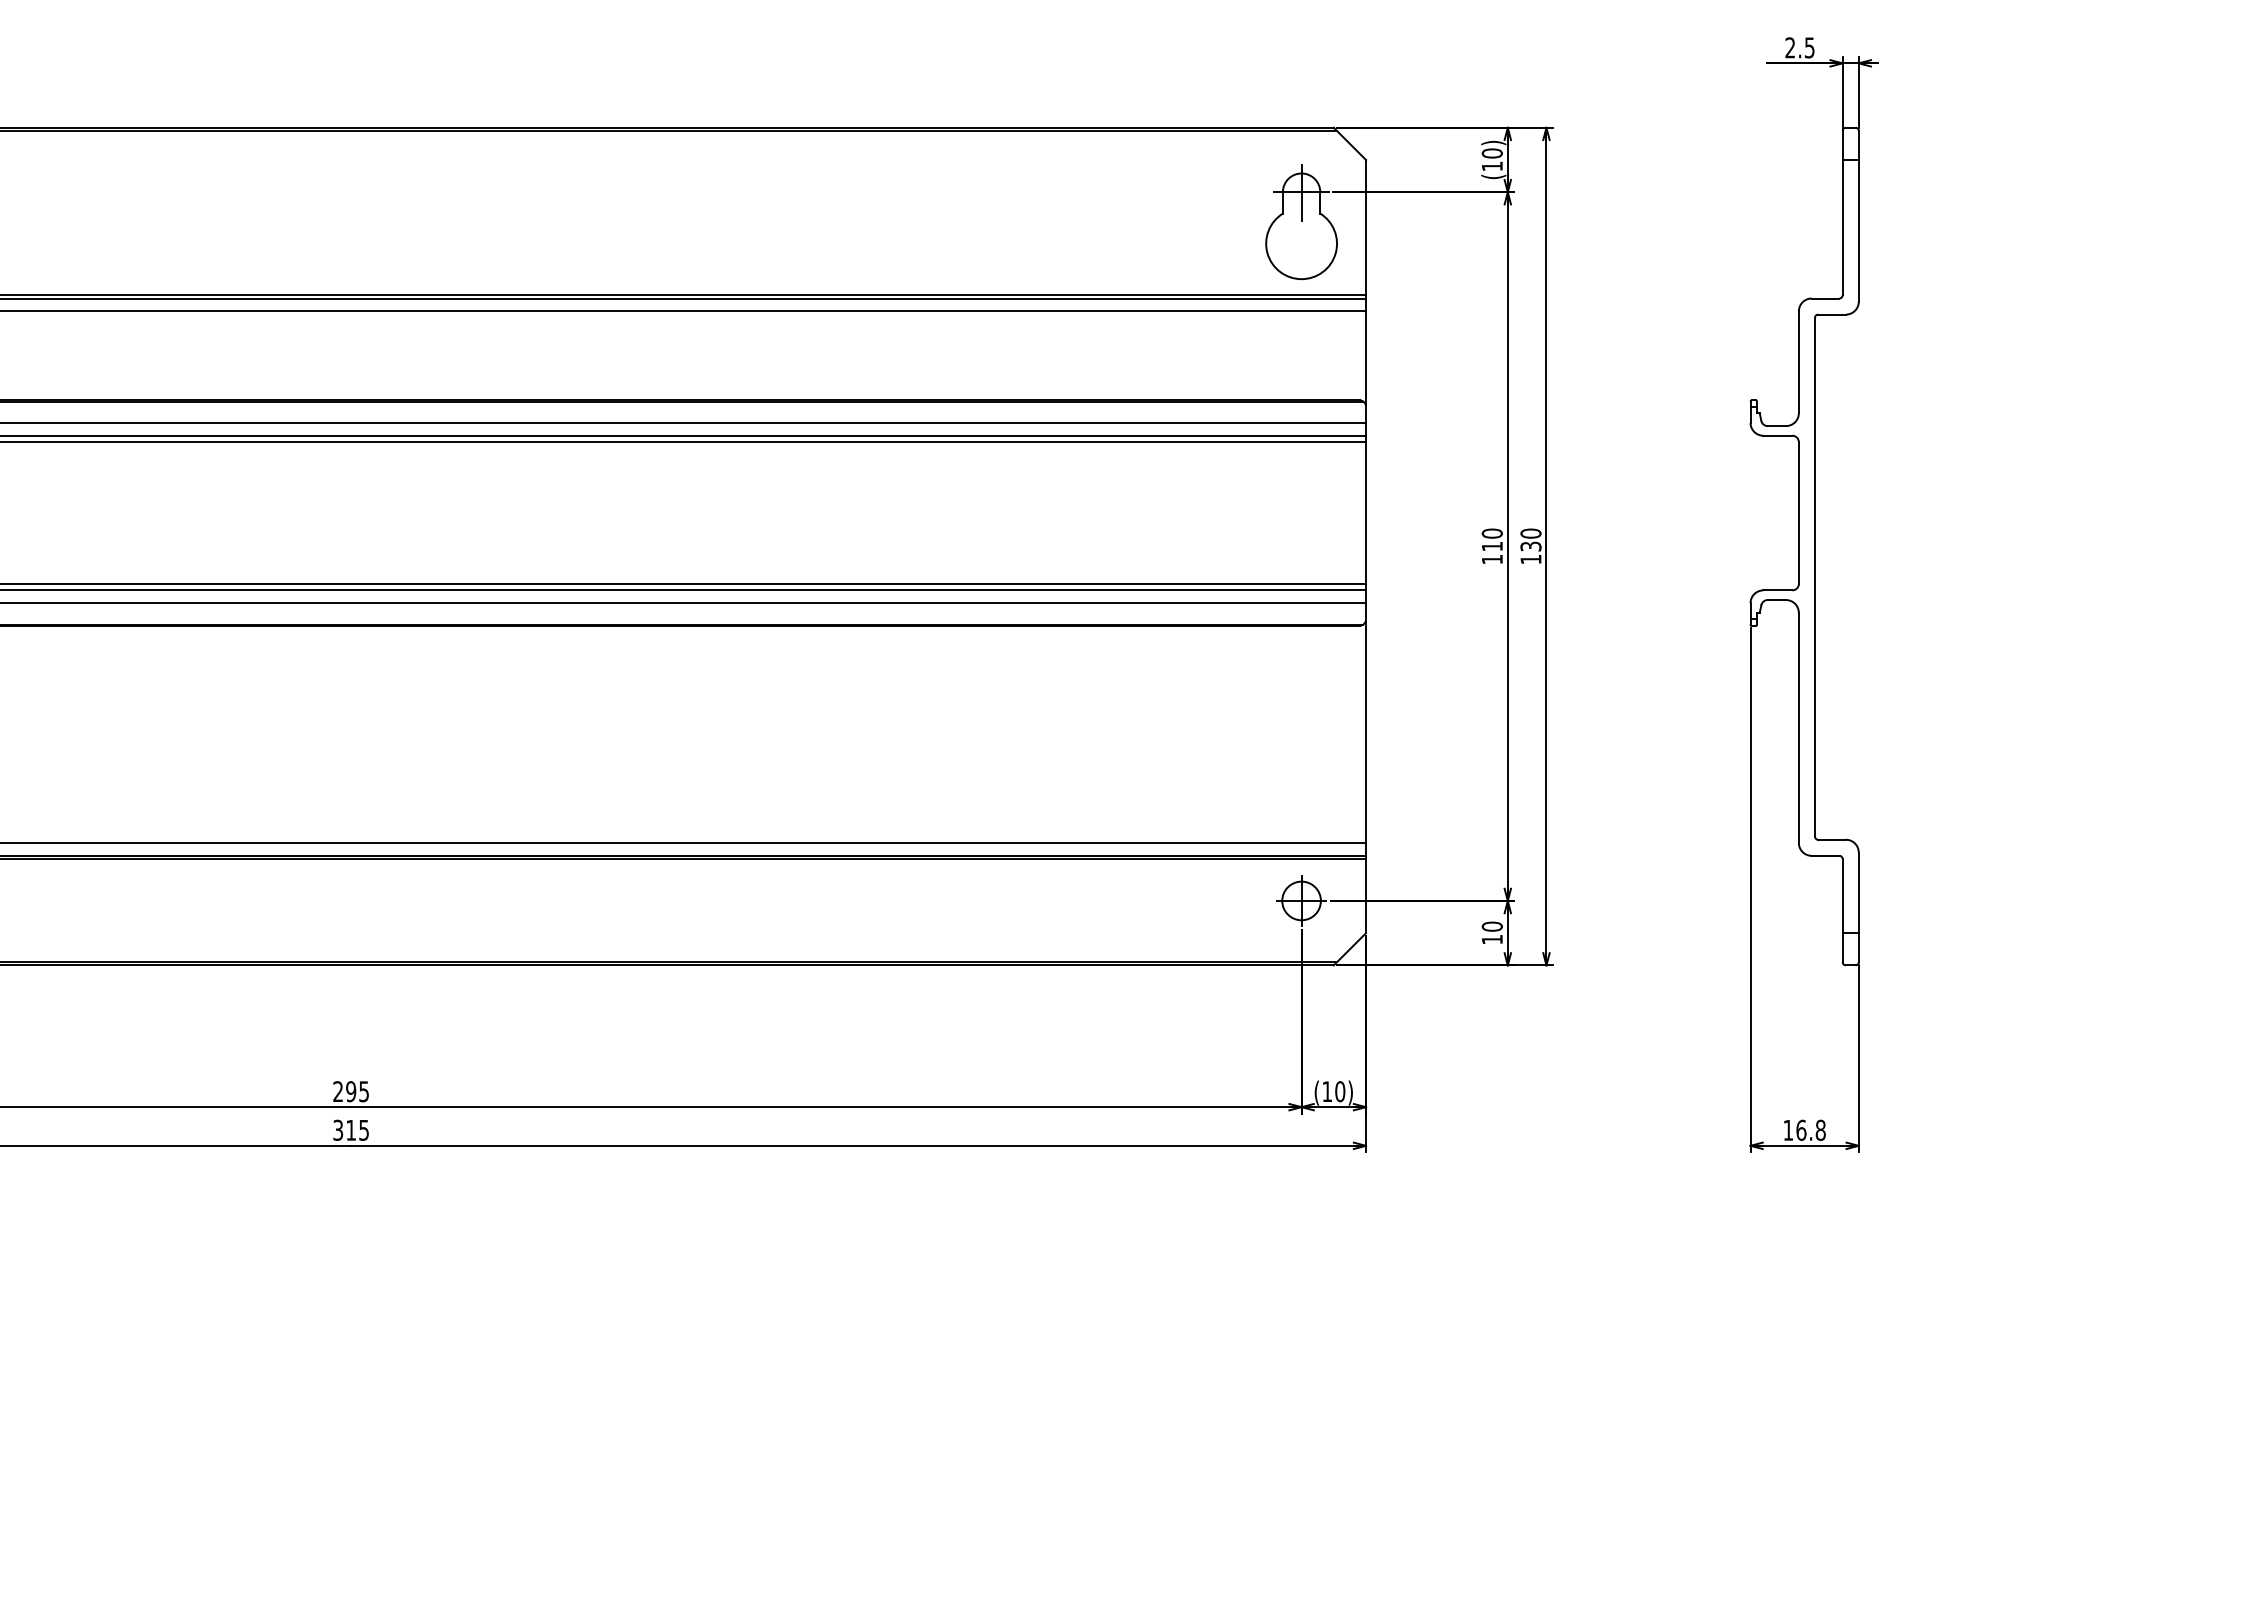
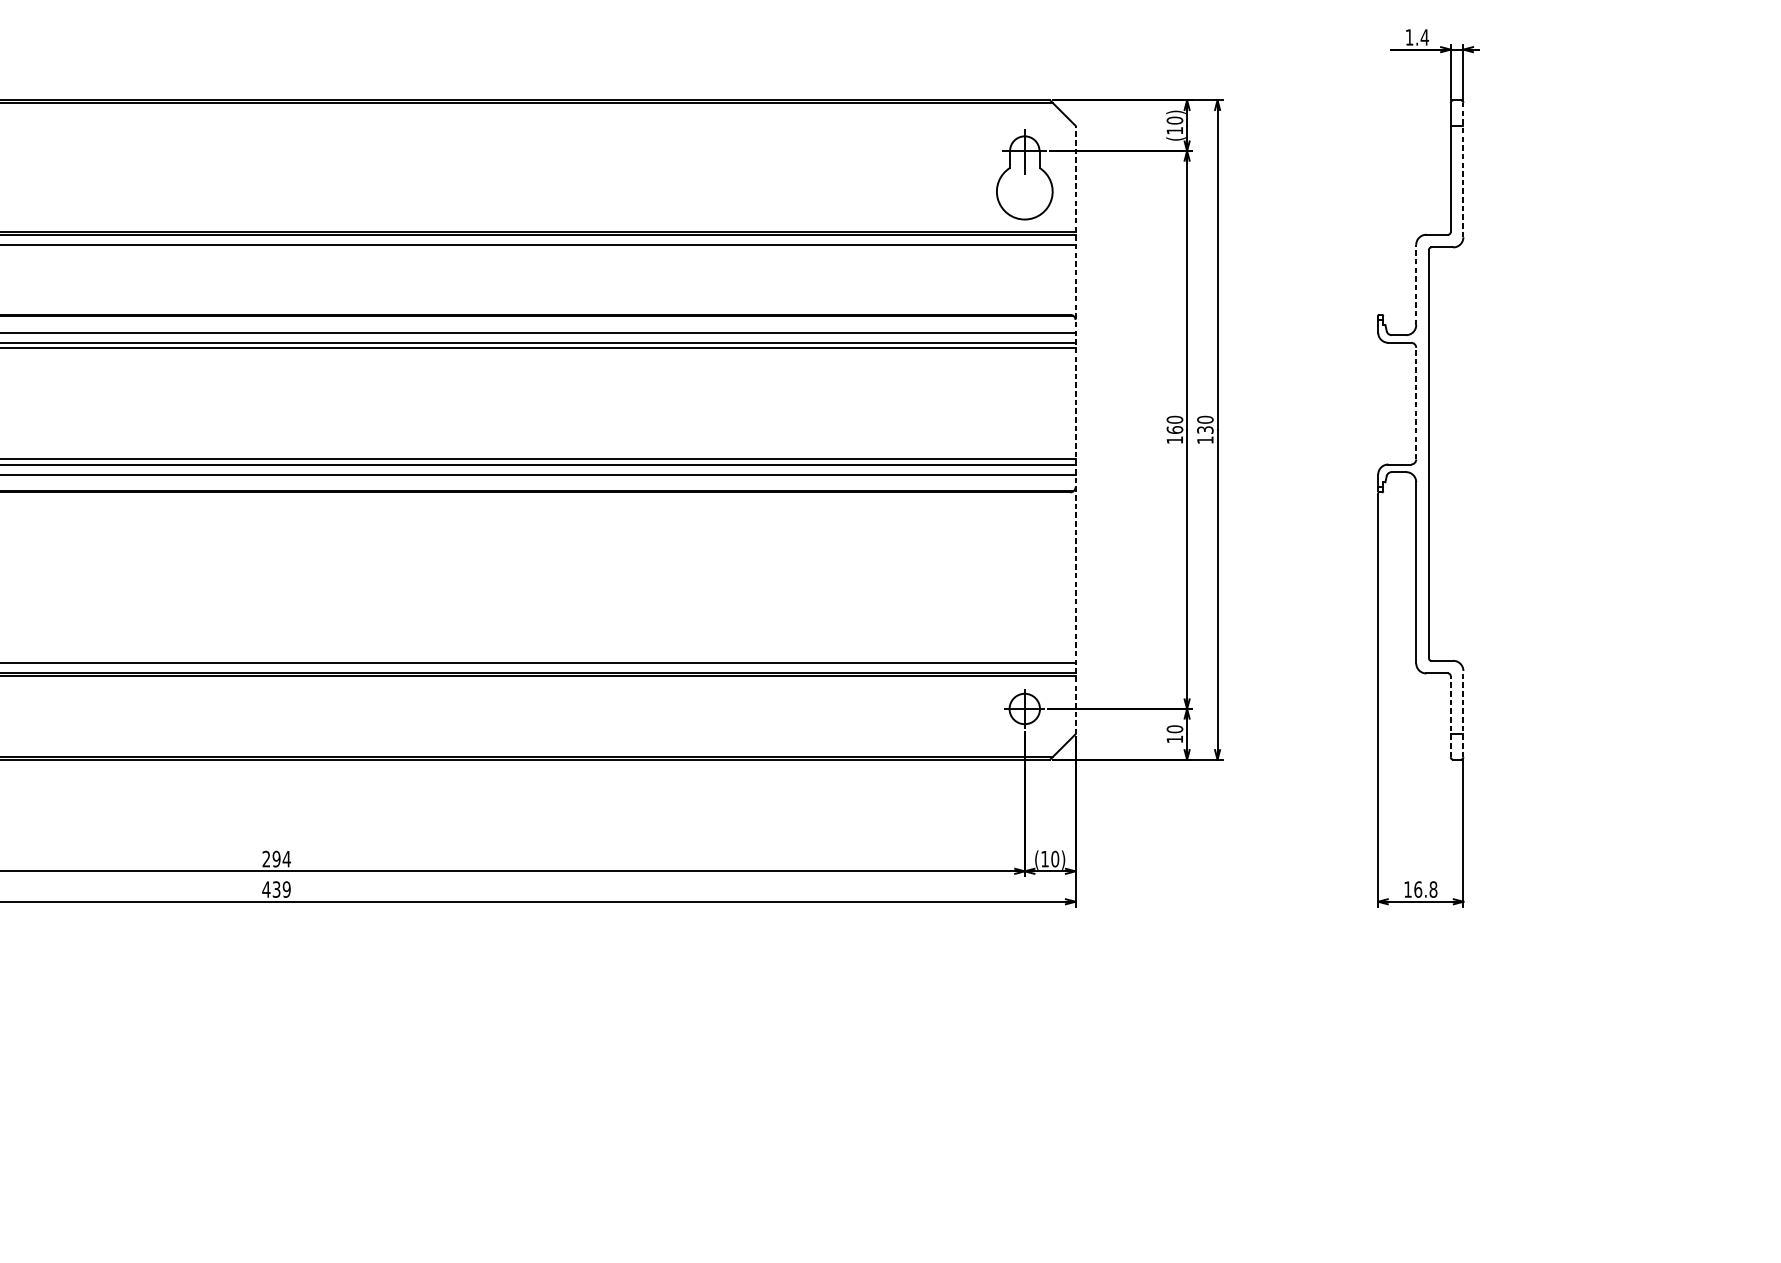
text: (1800, 47) -> (1417, 37), 2.5 -> 1.4
line: (1858, 215) -> (1463, 169), solid -> dashed
line: (1798, 362) -> (1415, 285), solid -> dashed
line: (1798, 513) -> (1415, 403), solid -> dashed
line: (1366, 546) -> (1075, 429), solid -> dashed
text: (1491, 546) -> (1174, 429), 110 -> 160
line: (1858, 907) -> (1463, 714), solid -> dashed
line: (1842, 910) -> (1450, 716), solid -> dashed
text: (363, 1091) -> (286, 859), 295 -> 294
text: (350, 1129) -> (276, 888), 315 -> 439

